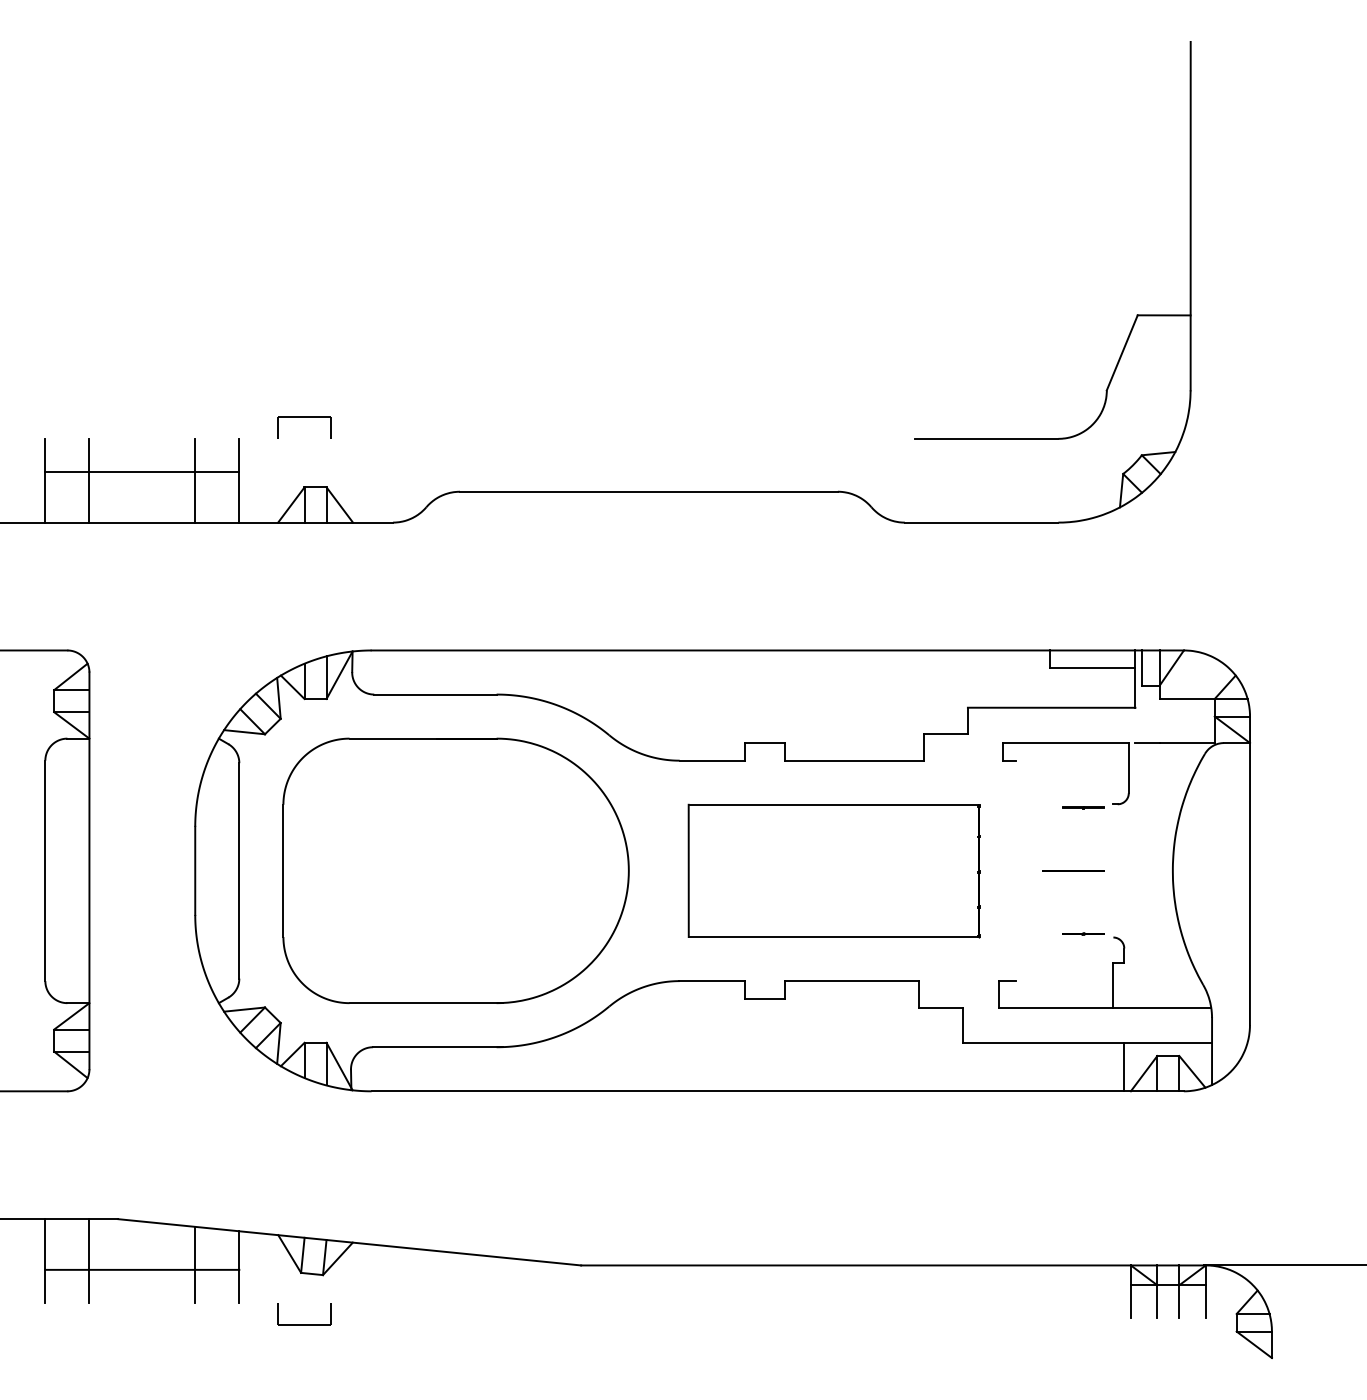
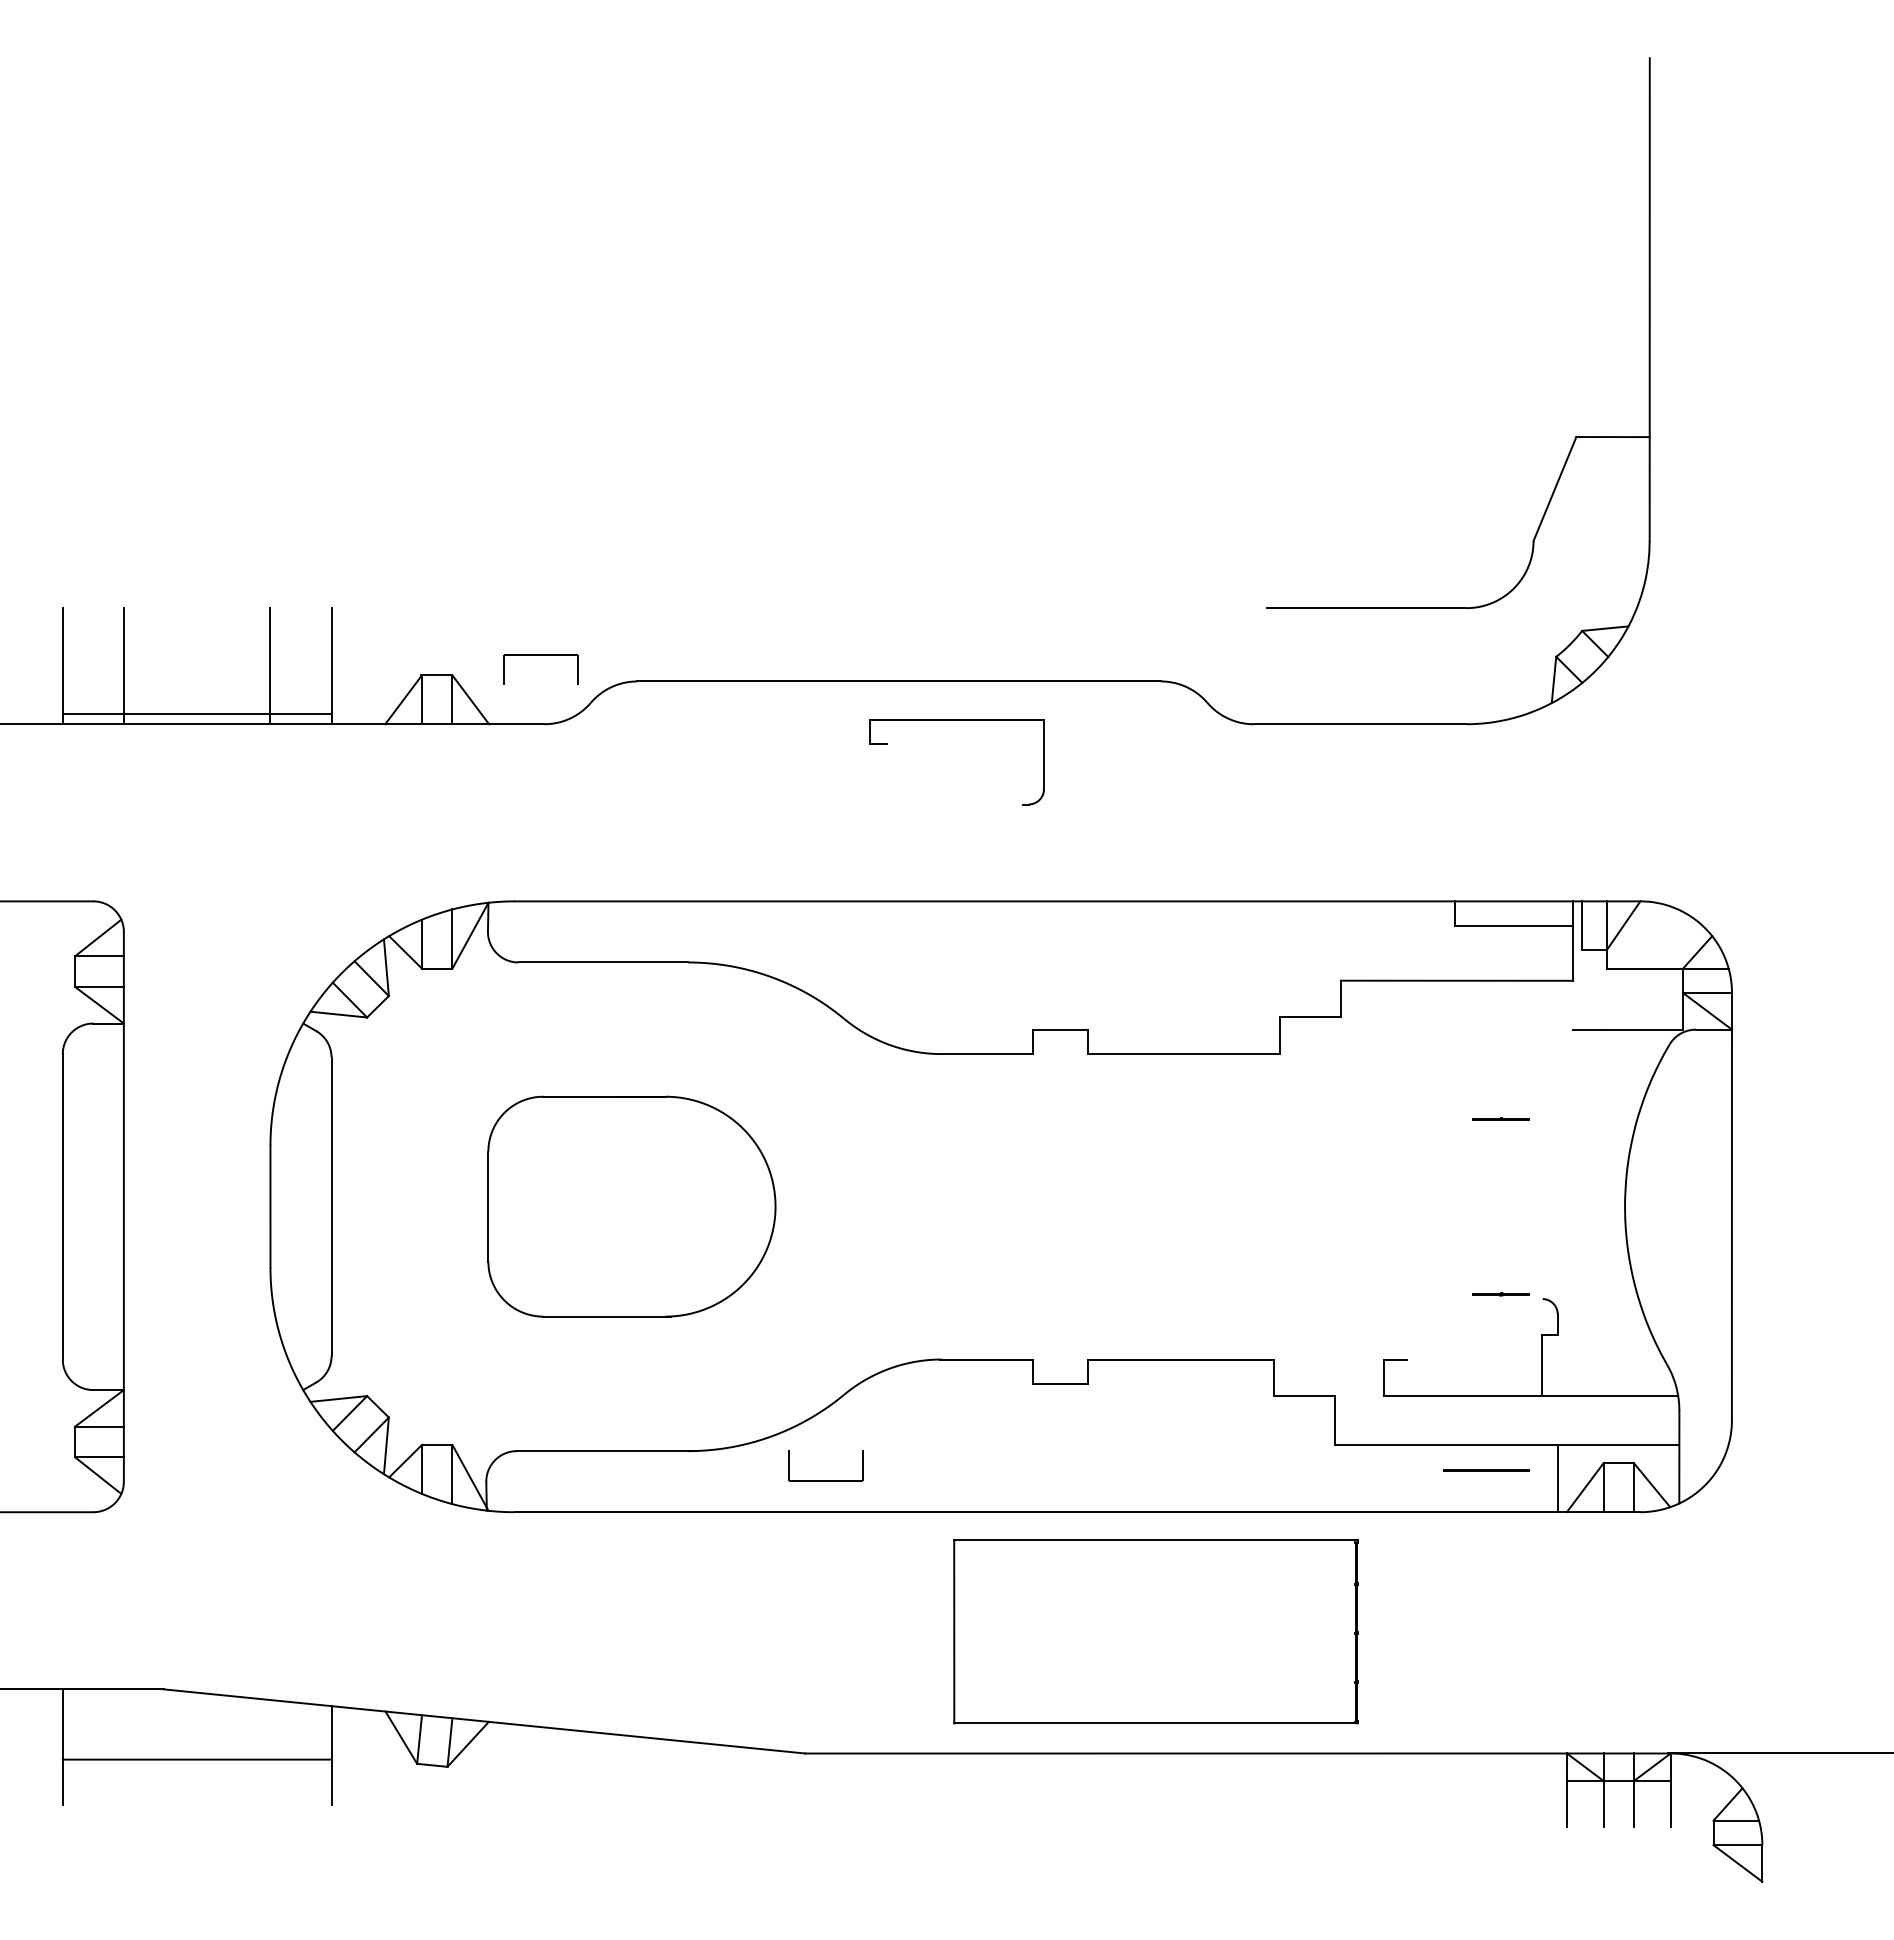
part: (304, 417) -> (540, 655), moved
line: (141, 471) -> (196, 713), moved
part: (1065, 743) -> (956, 720), moved
part: (455, 870) -> (631, 1206), size x0.6
part: (833, 870) -> (1155, 1631), moved
line: (1072, 870) -> (1486, 1470), moved
line: (89, 1261) -> (123, 1747), removed
line: (195, 1264) -> (270, 1752), removed
part: (304, 1324) -> (825, 1480), moved

